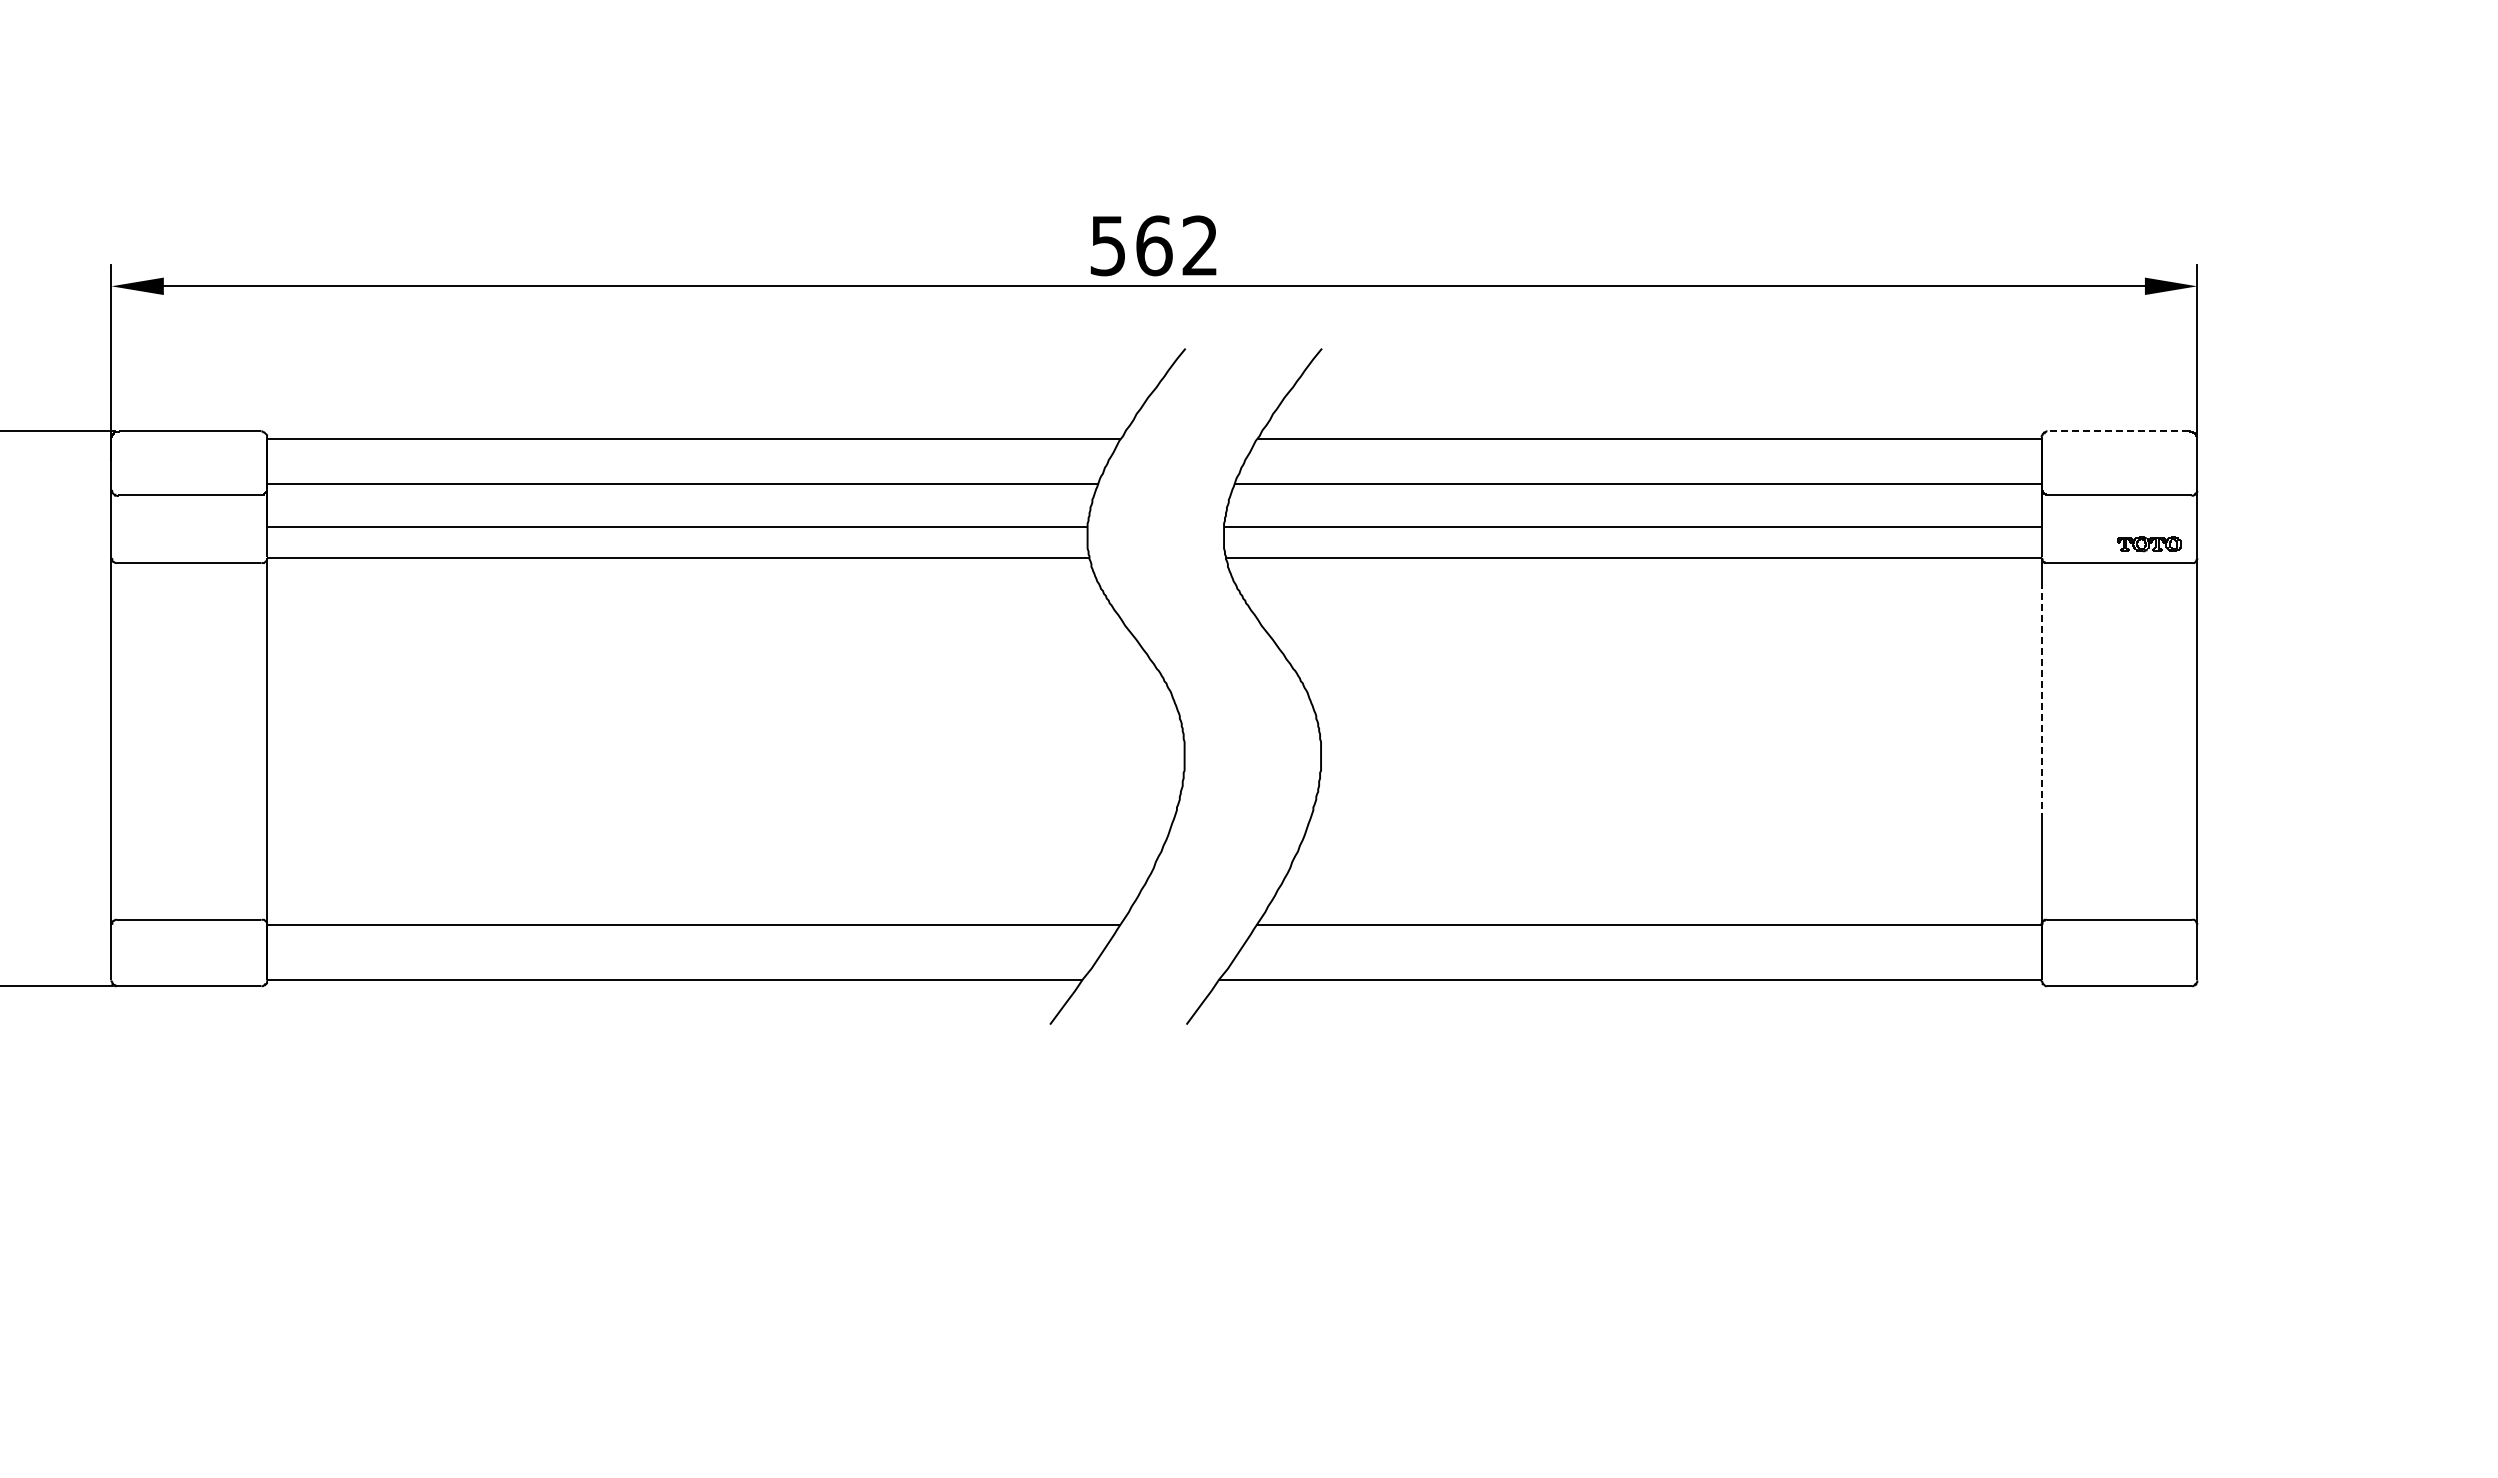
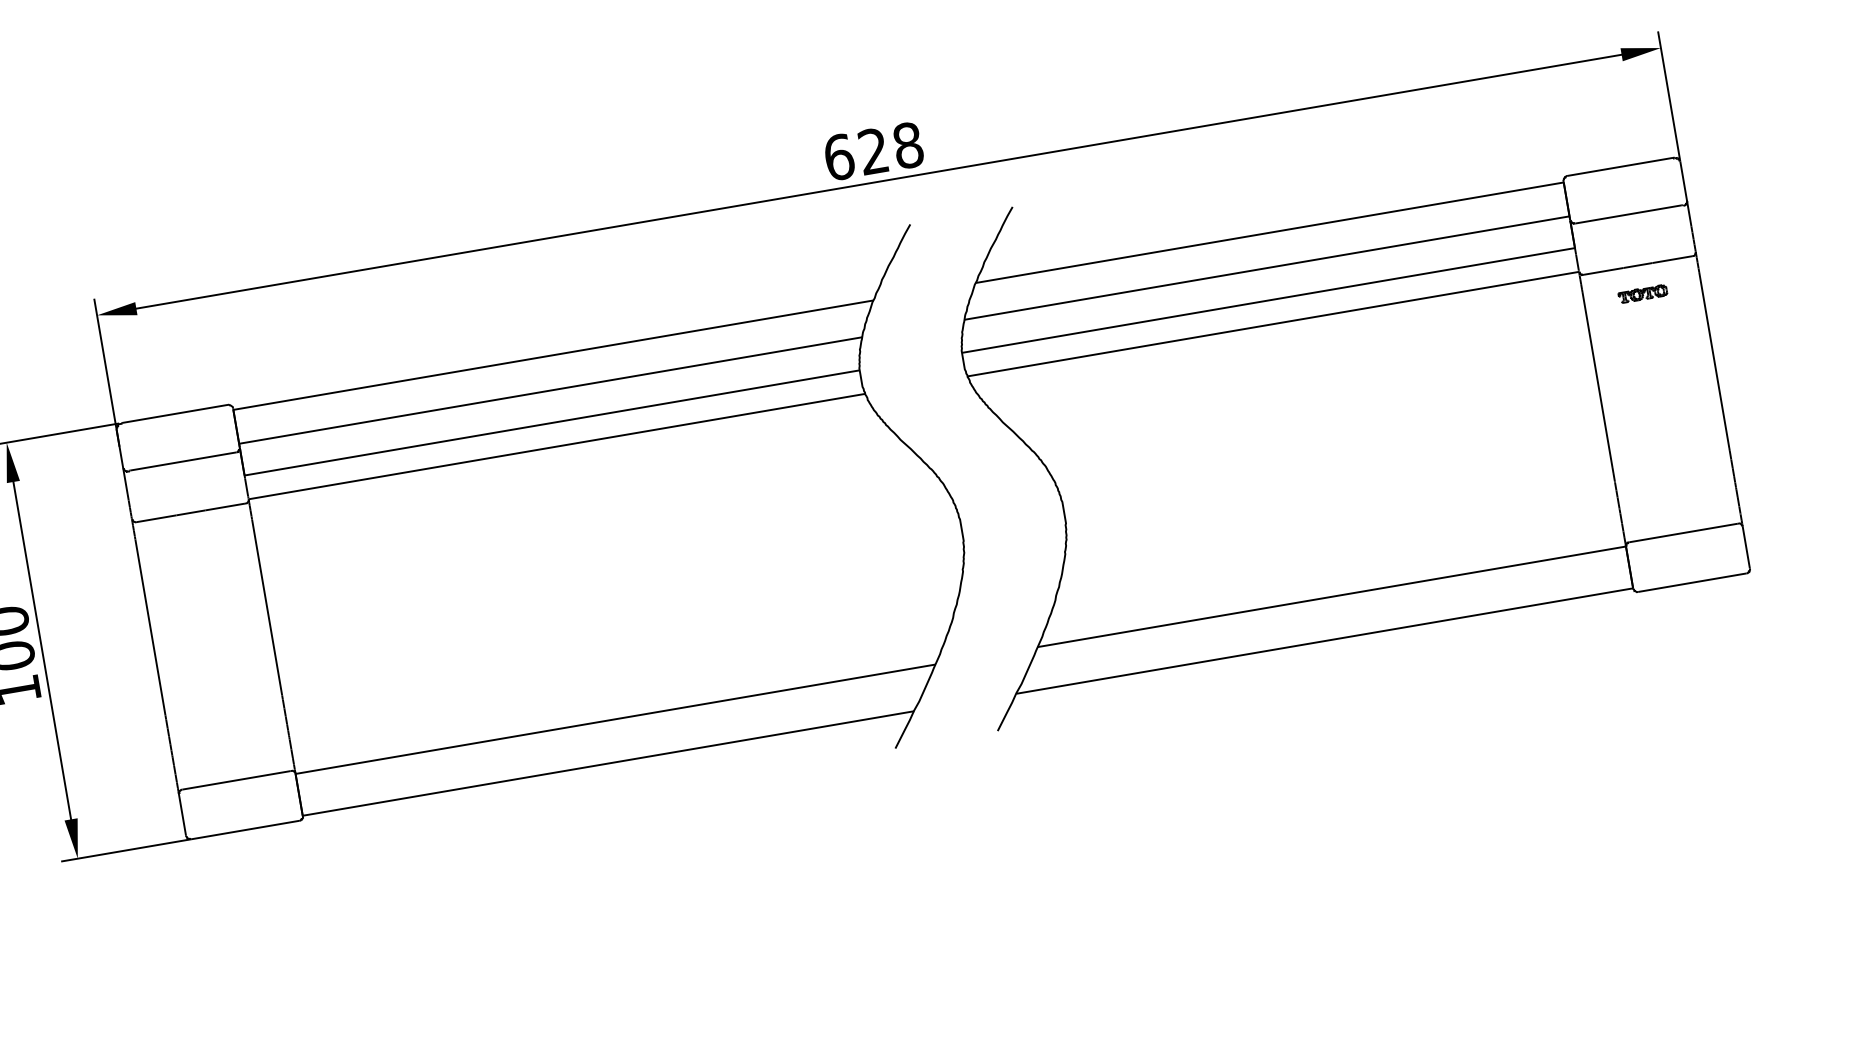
text: (1154, 245) -> (873, 151), 562 -> 628
line: (2118, 431) -> (1620, 167), dashed -> solid
part: (2149, 544) -> (1642, 294), moved
line: (2041, 701) -> (1597, 379), dashed -> solid

